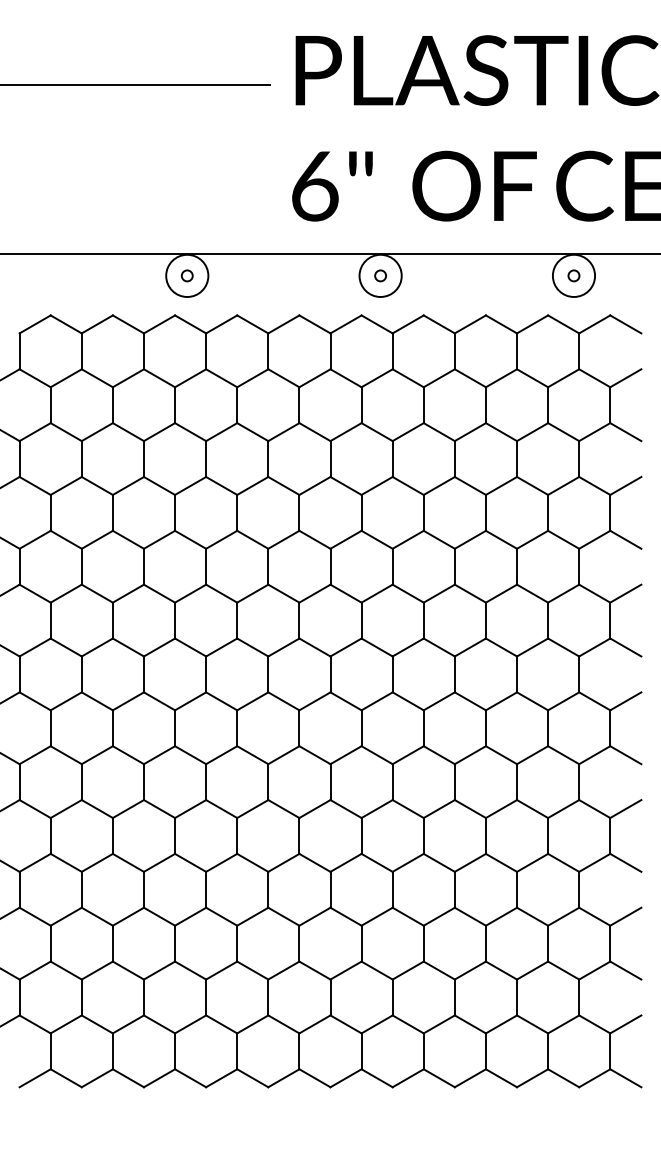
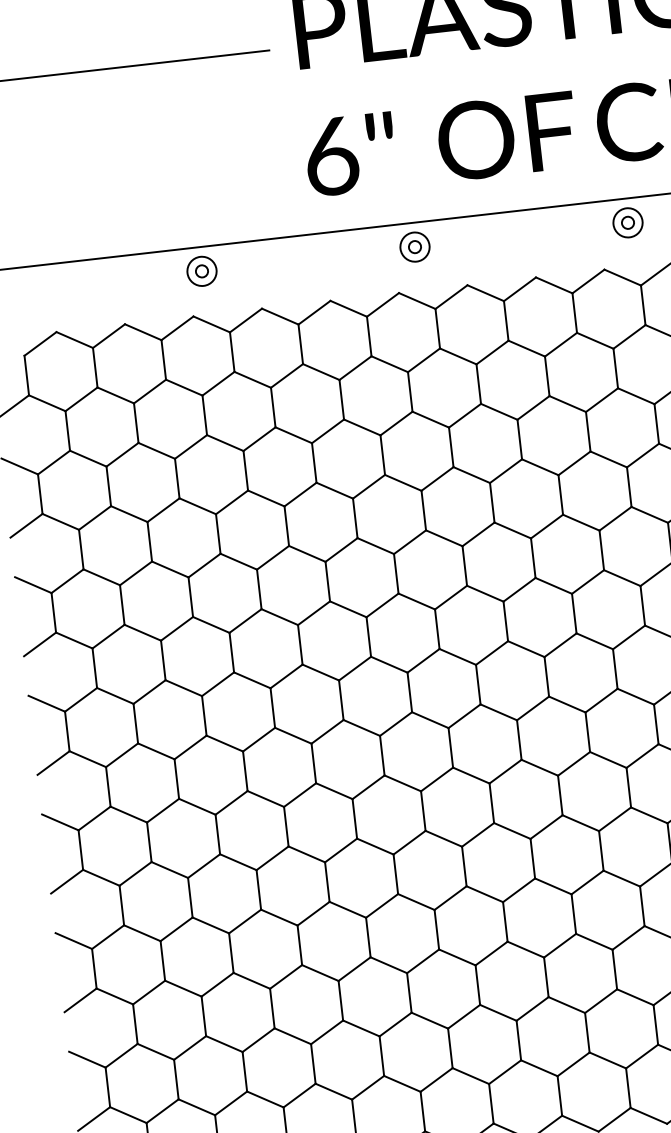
circle: (187, 275) -> (202, 270), size x0.62
circle: (380, 275) -> (414, 246), size x0.62
circle: (573, 275) -> (627, 222), size x0.62

